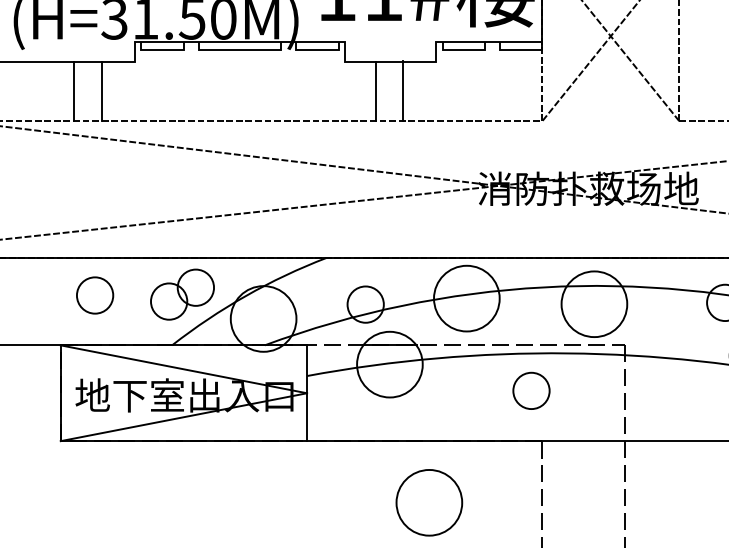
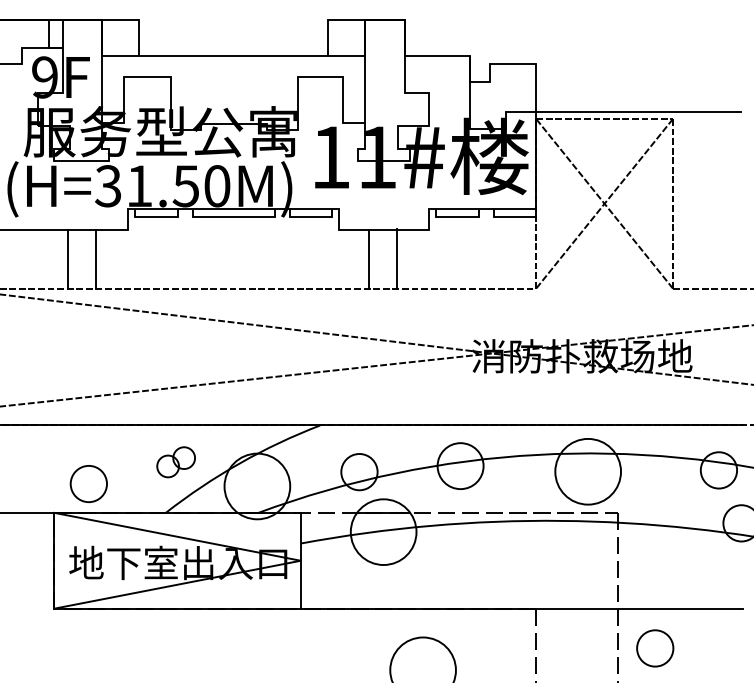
part: (181, 294) -> (175, 462), size x0.6
circle: (94, 295) -> (88, 484), moved
circle: (466, 297) -> (460, 465), size x0.7
circle: (531, 390) -> (655, 648), moved

